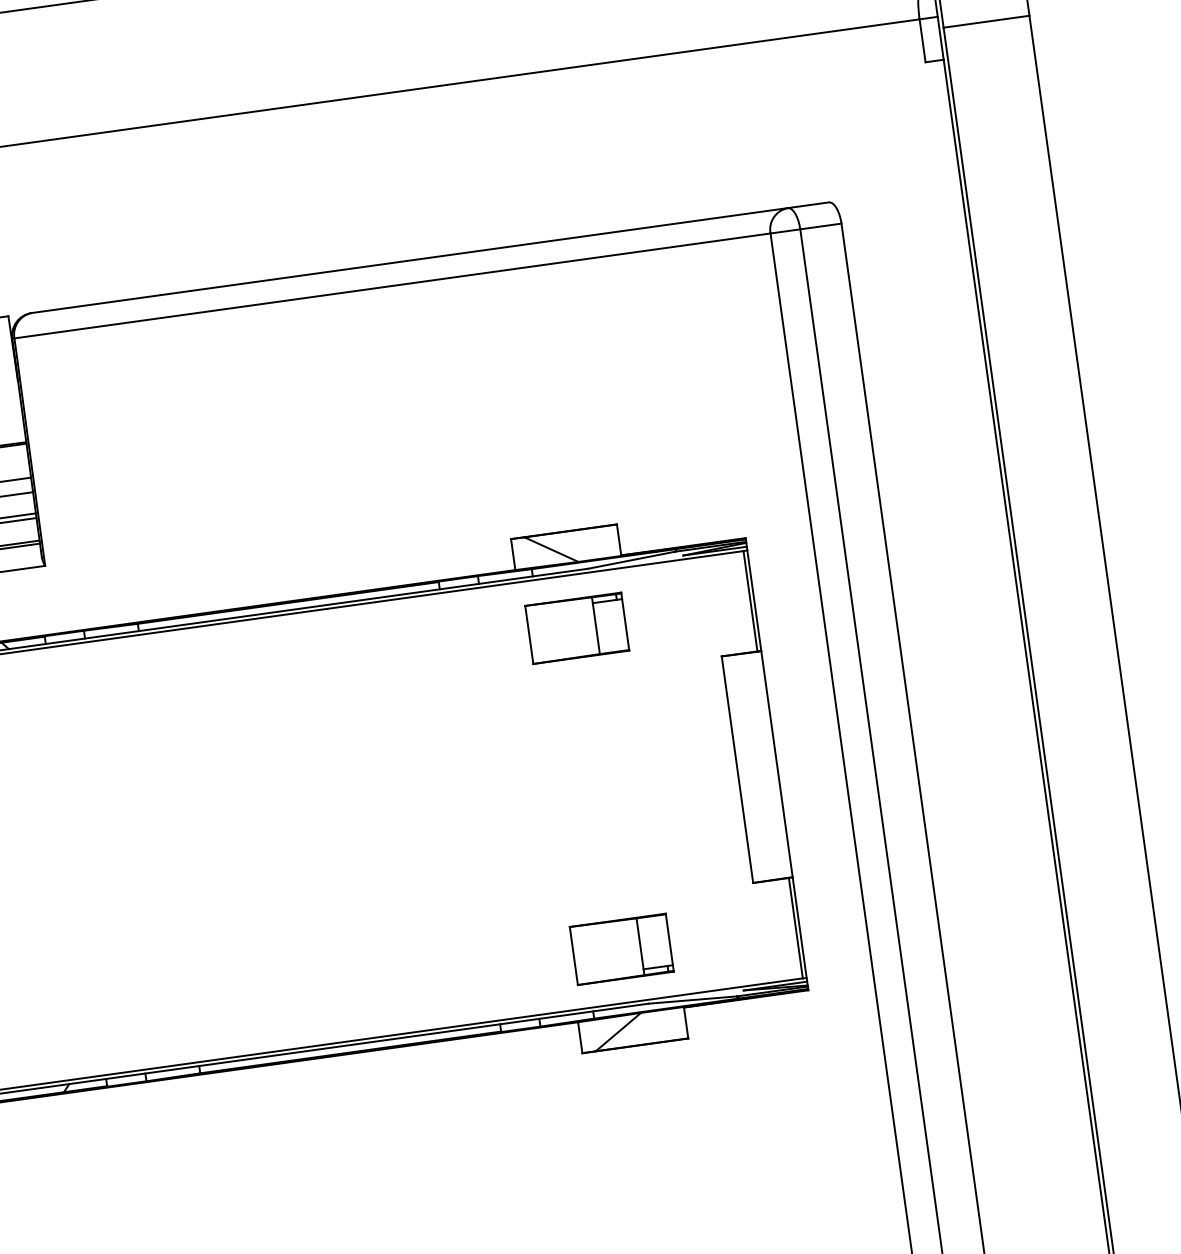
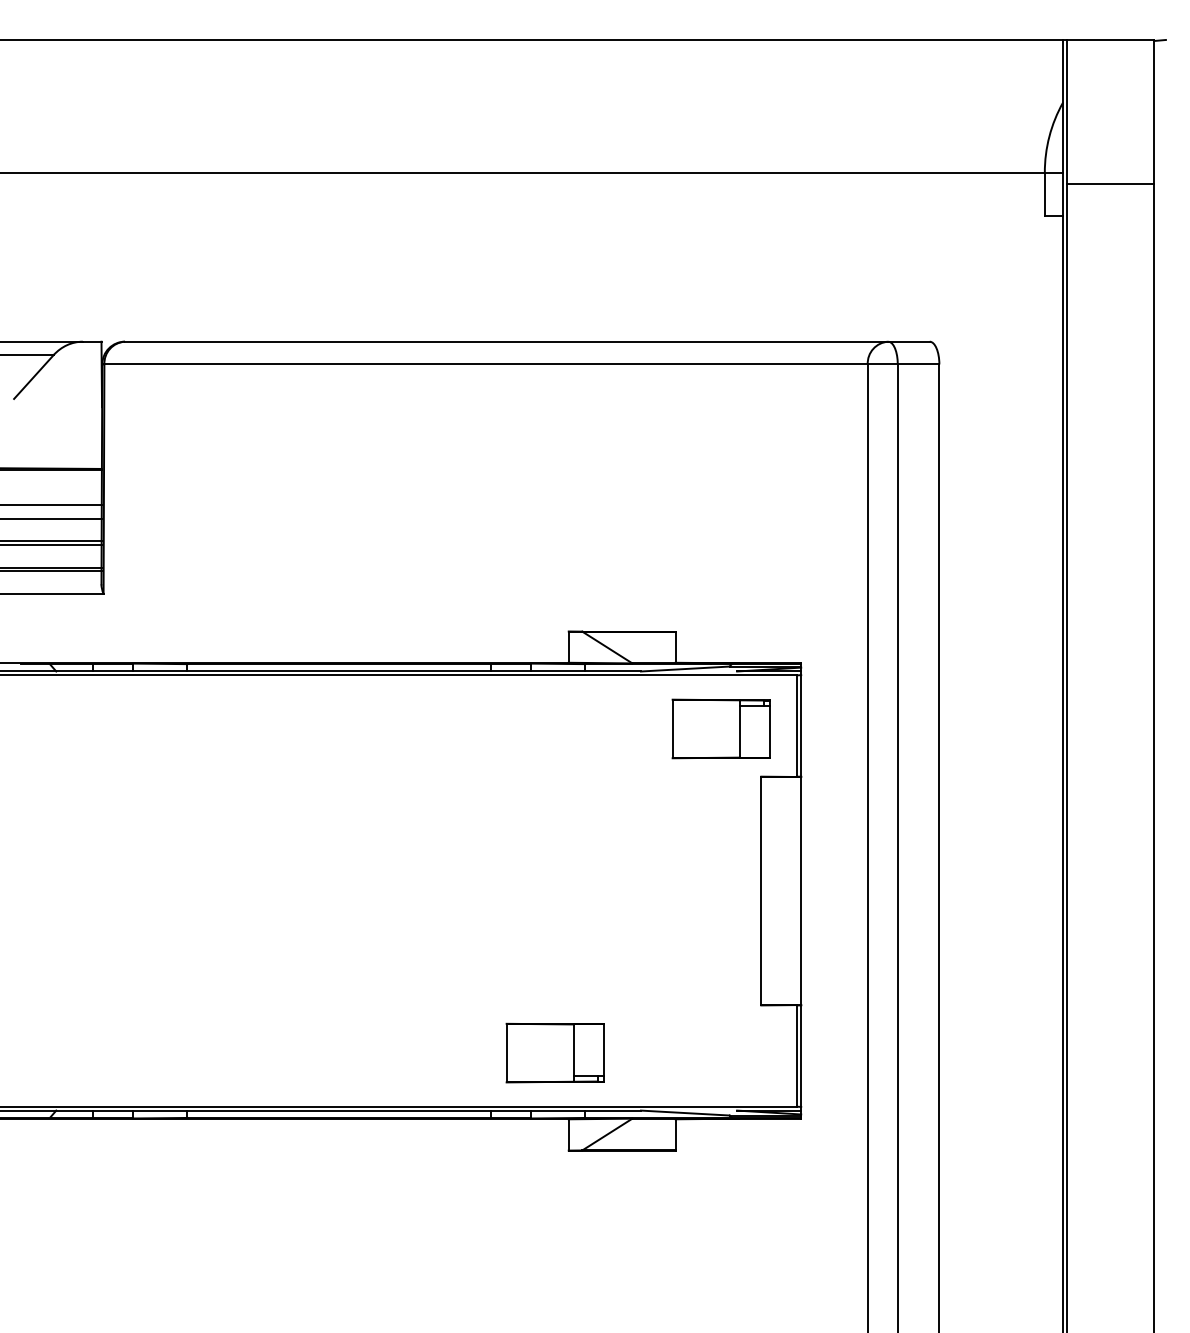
part: (576, 627) -> (720, 728), moved
part: (621, 948) -> (554, 1052), moved

